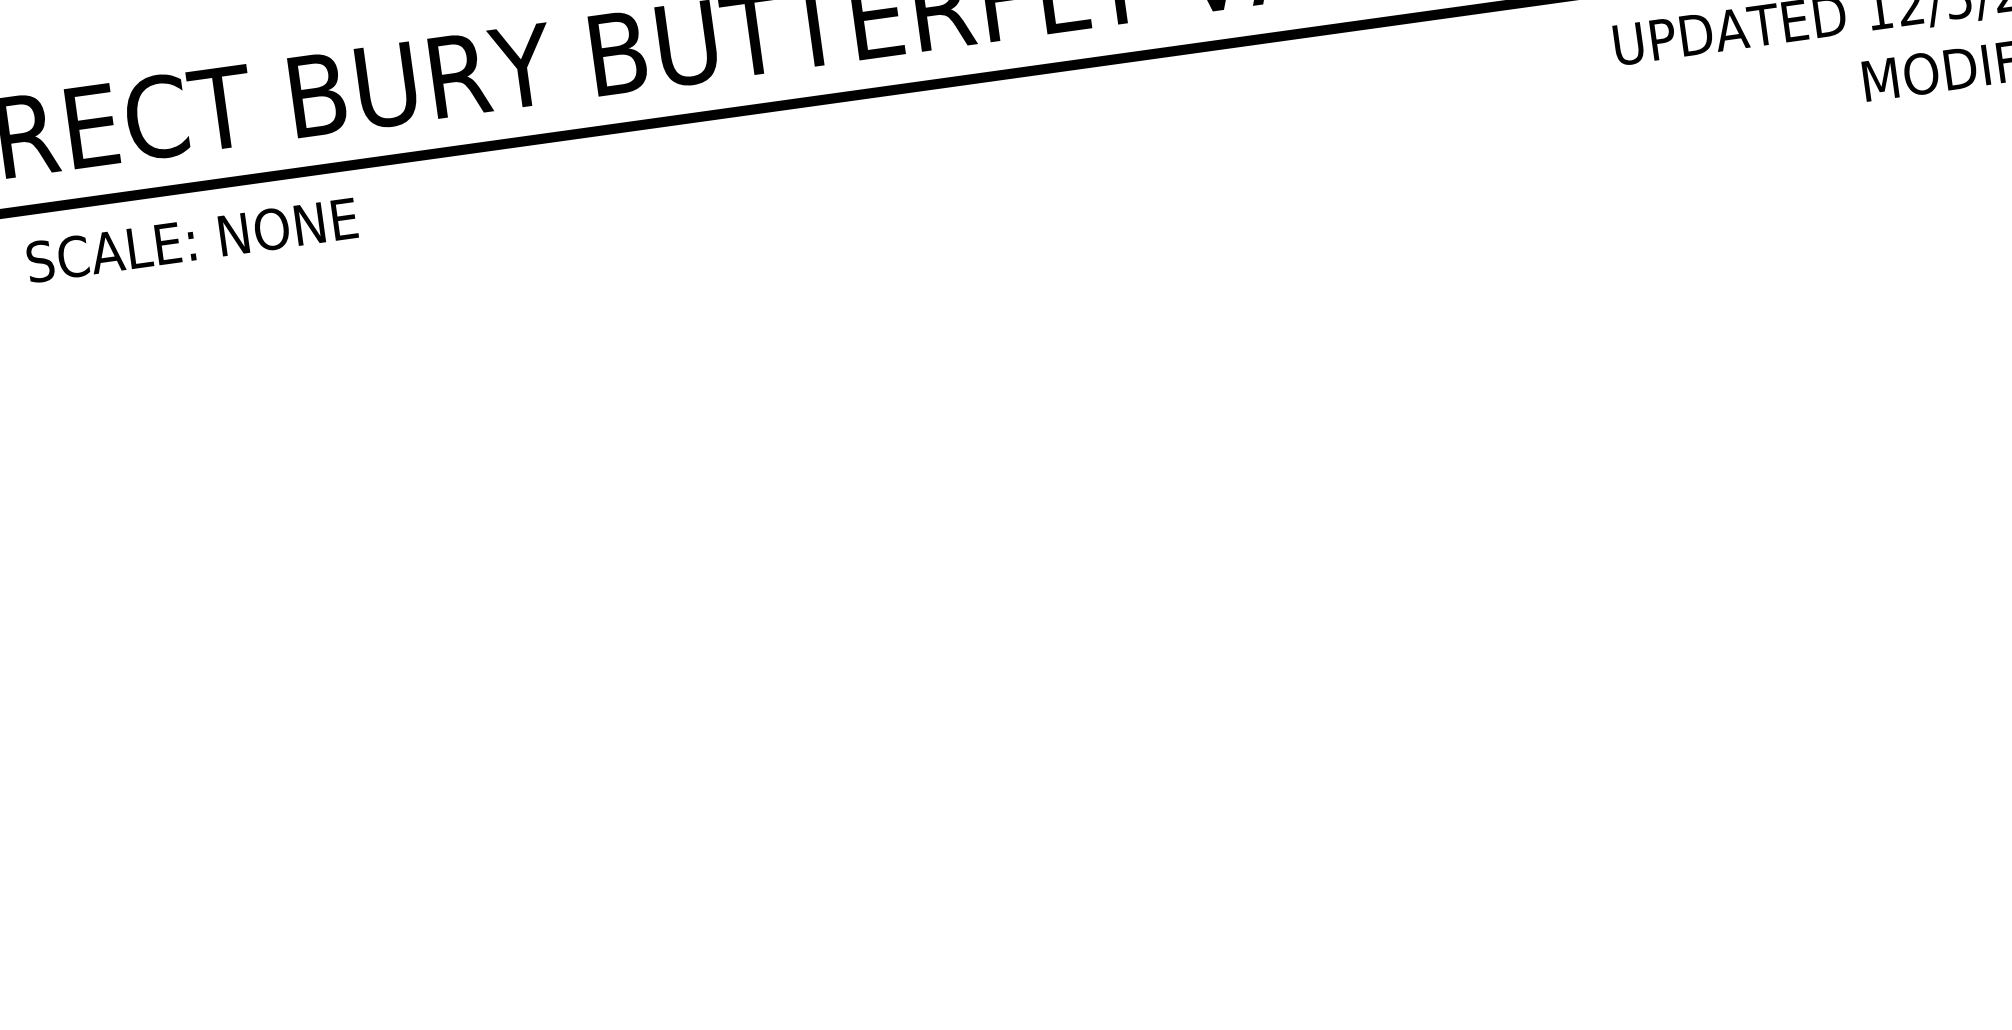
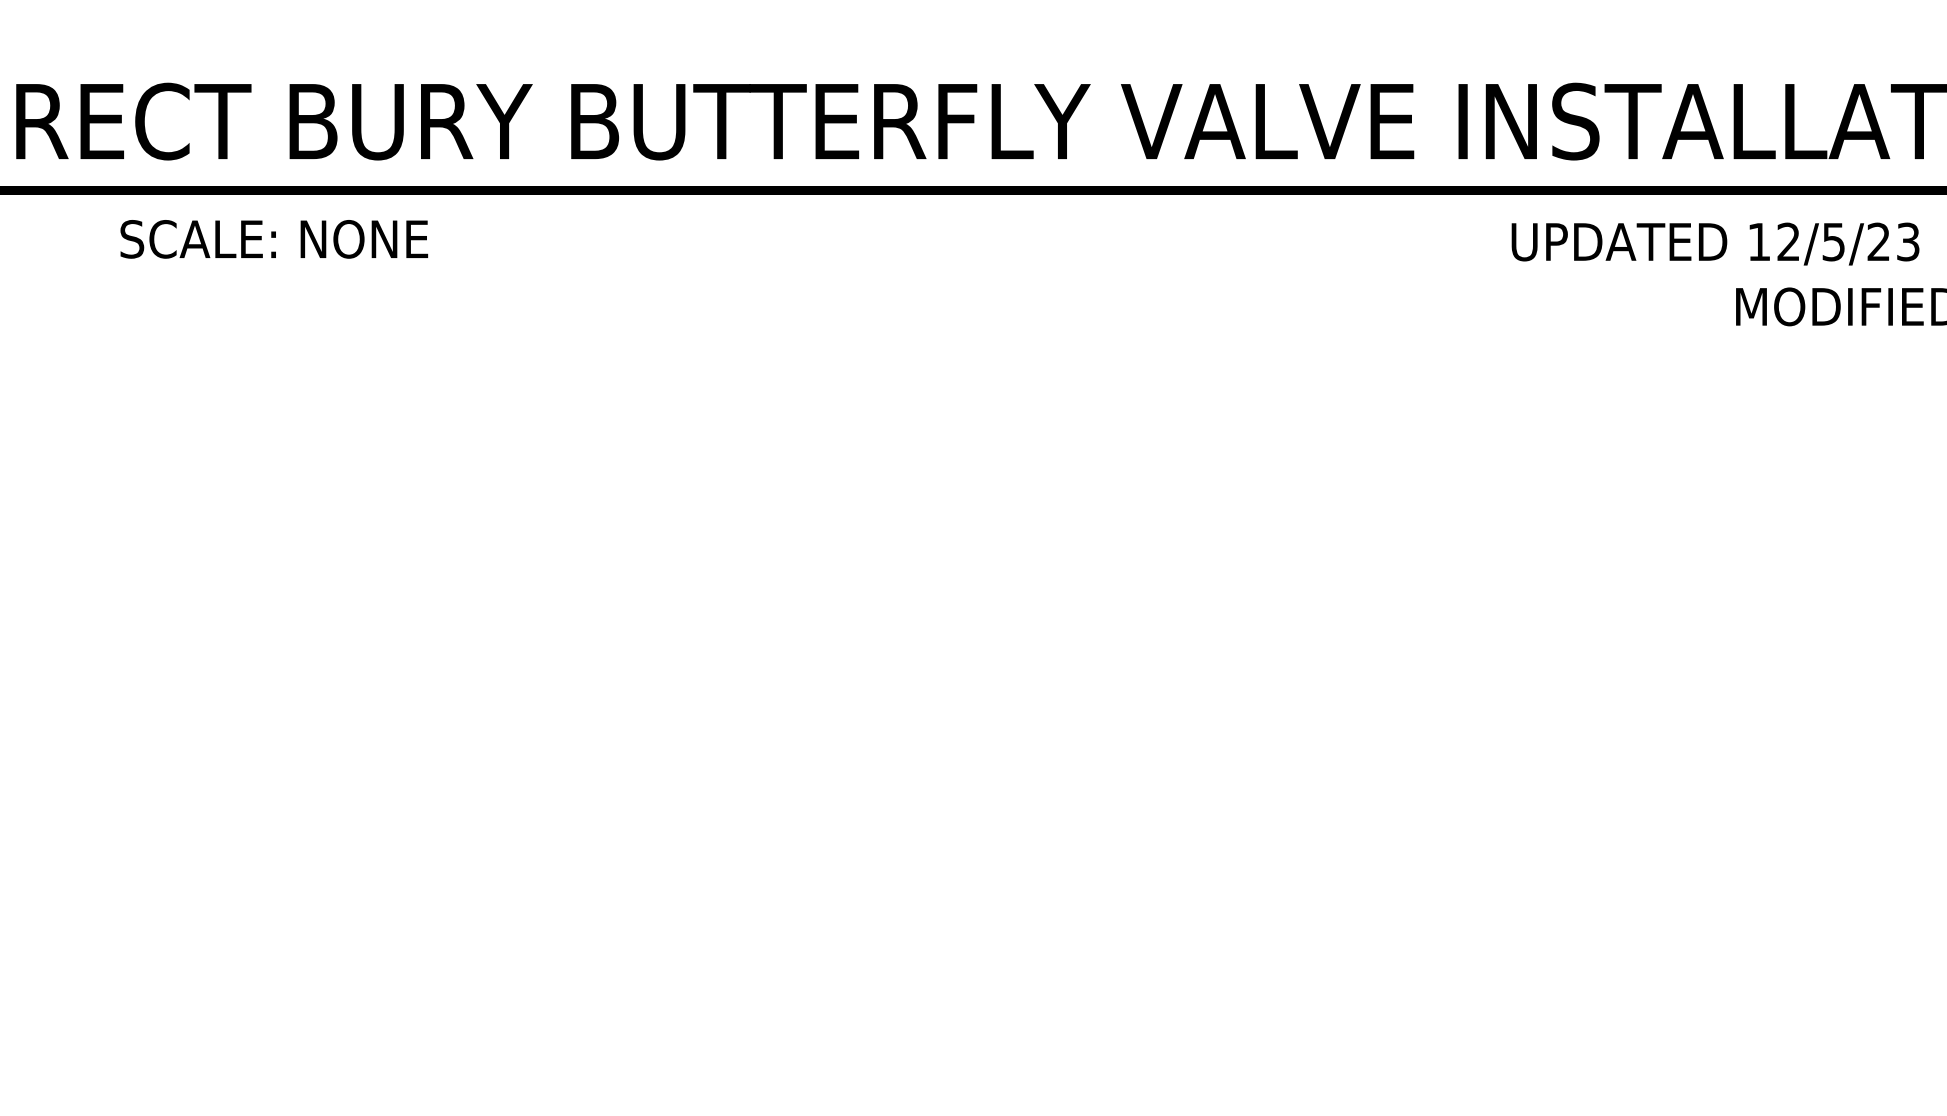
text: (192, 240) -> (274, 239), moved

